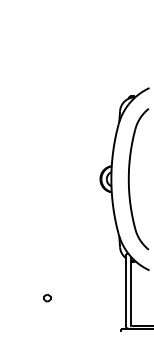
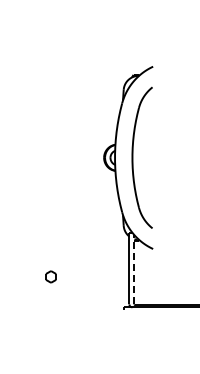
line: (130, 290) -> (134, 269), solid -> dashed
part: (46, 297) -> (50, 276), size x1.6

